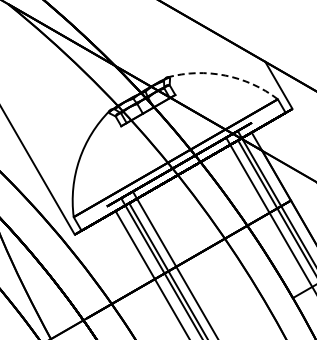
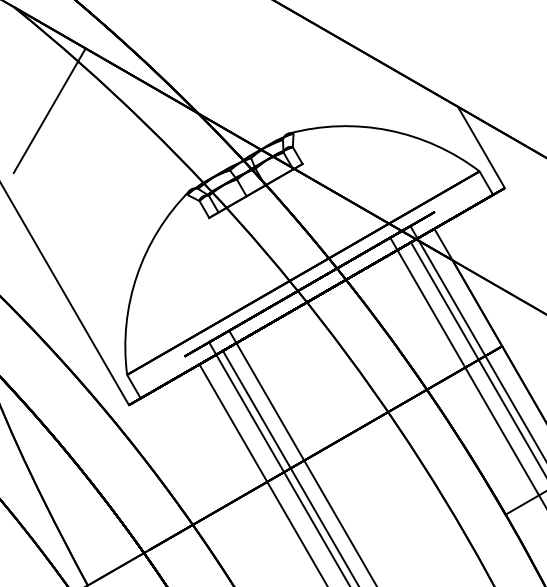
line: (28, 64) -> (49, 111), added
arc: (225, 75) -> (389, 130), dashed -> solid

